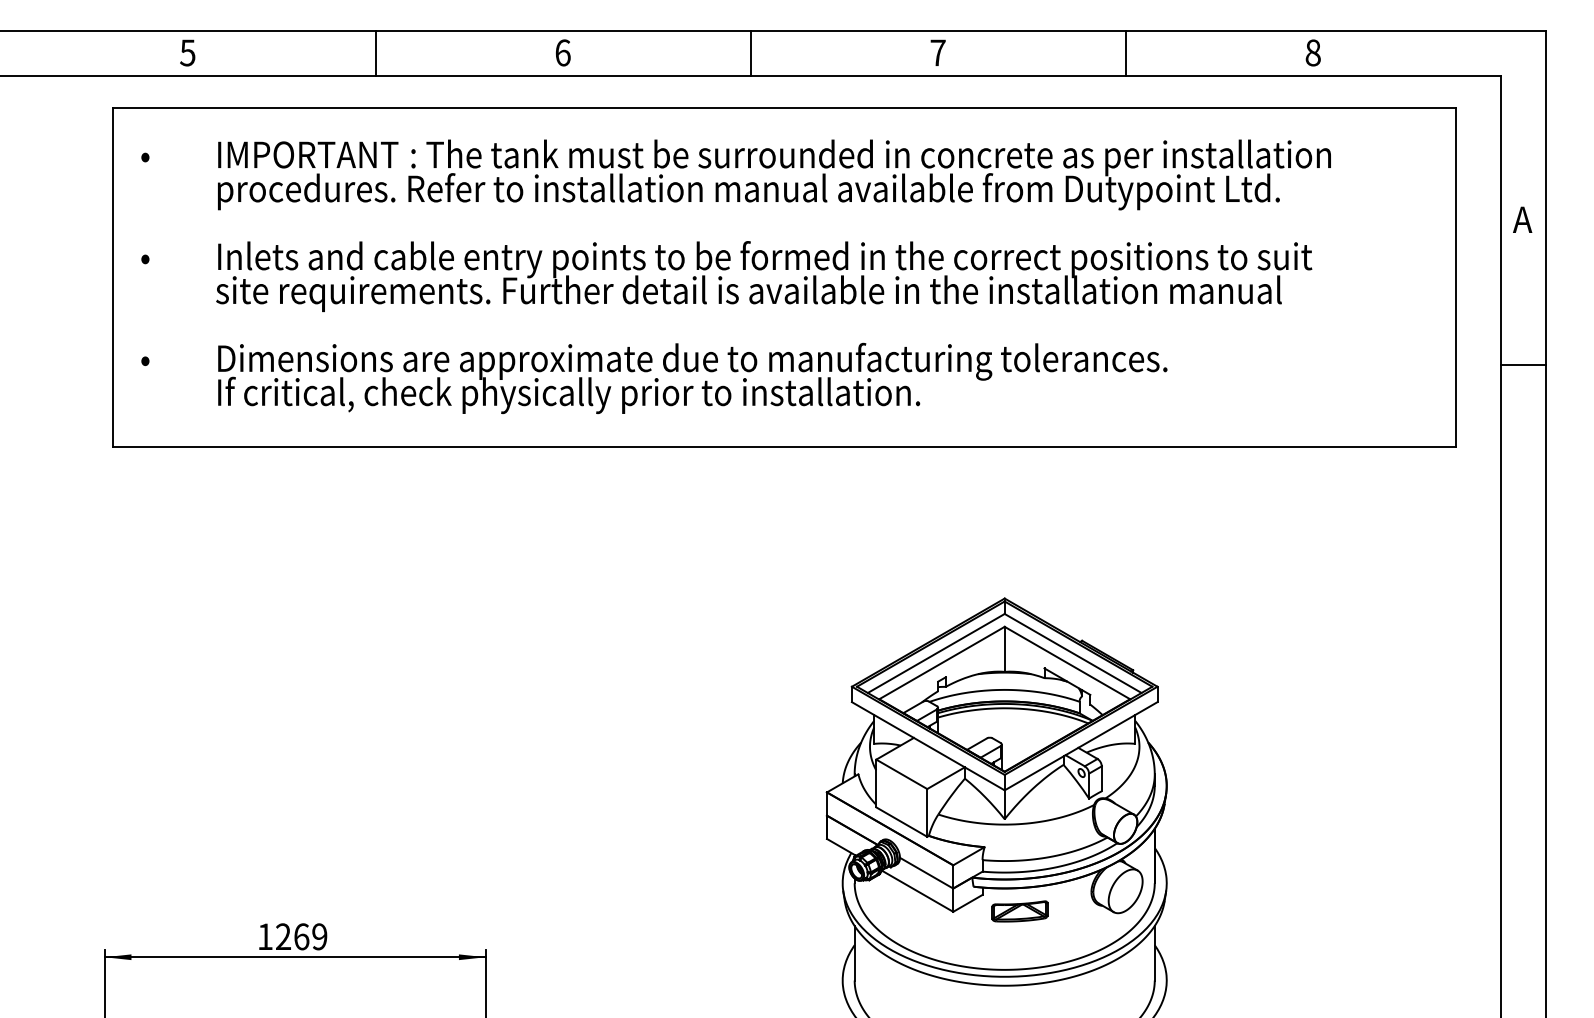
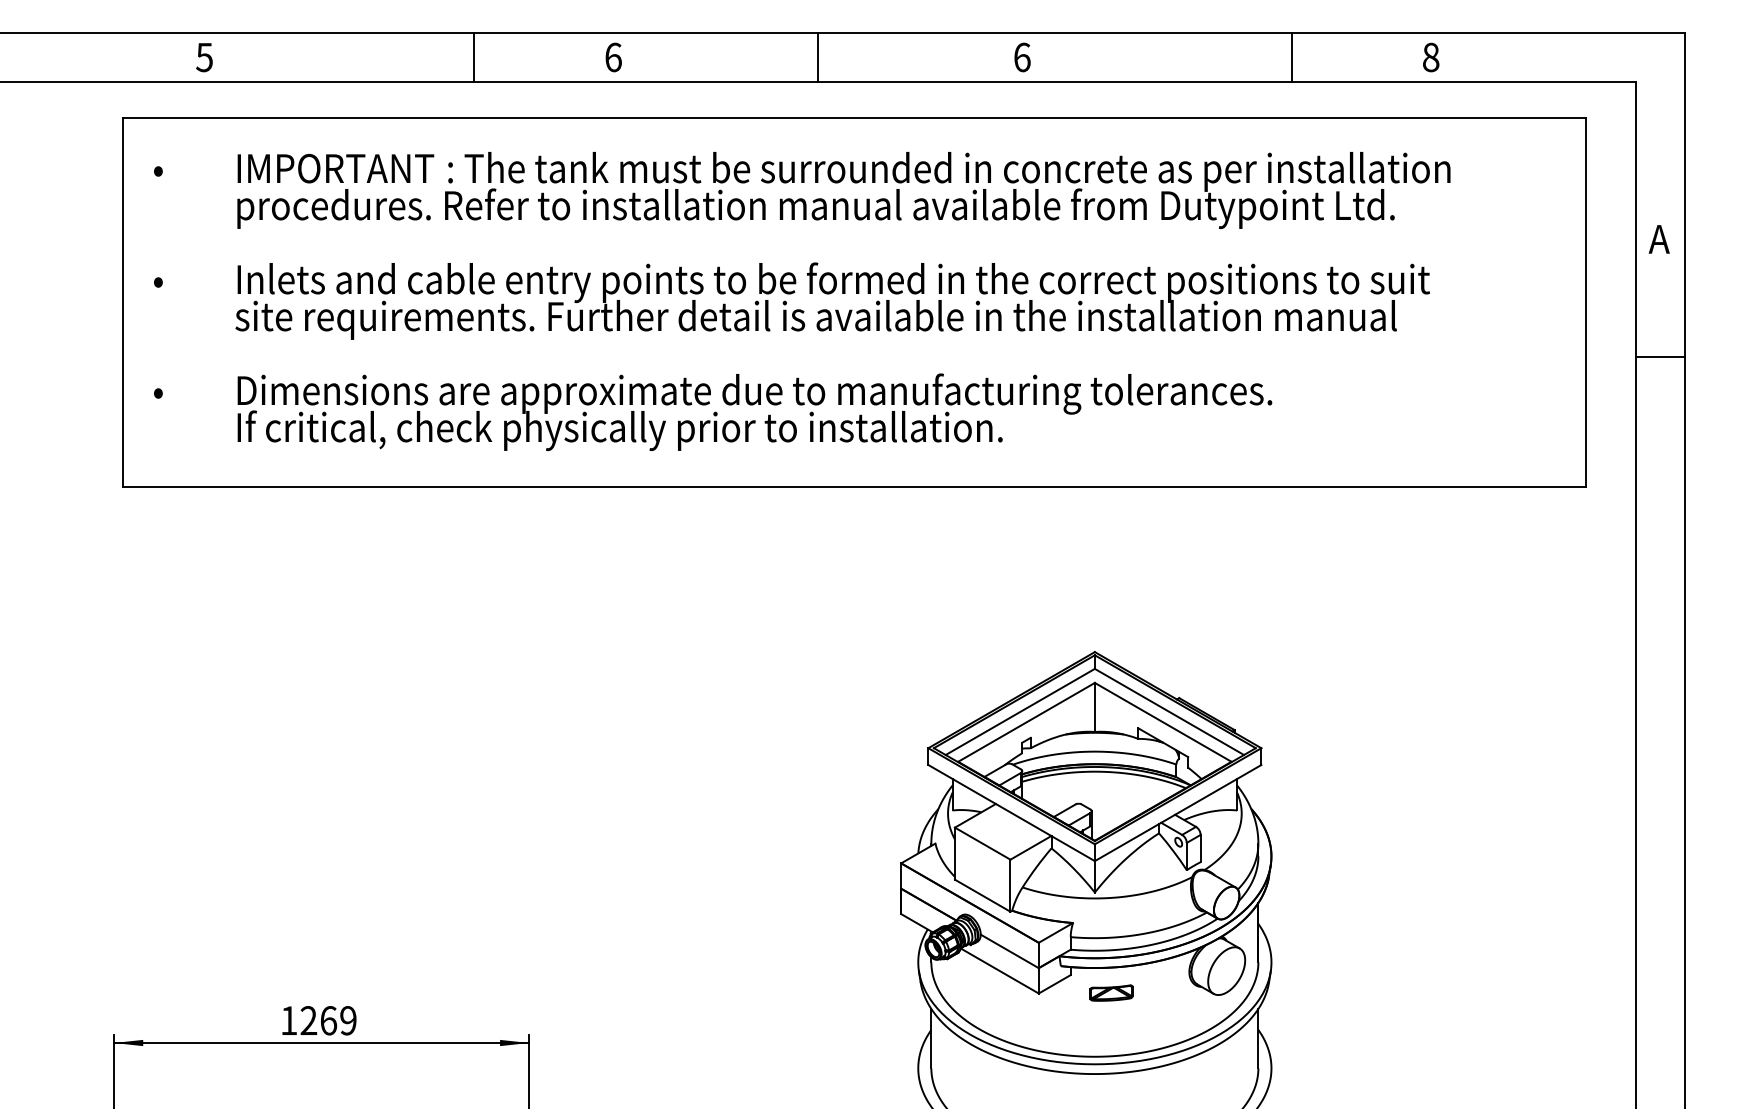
line: (375, 52) -> (473, 57), moved
text: (937, 52) -> (1021, 57), 7 -> 6
line: (1126, 52) -> (1292, 57), moved
line: (1523, 364) -> (1660, 356), moved
part: (1019, 911) -> (1110, 993), size x0.7

